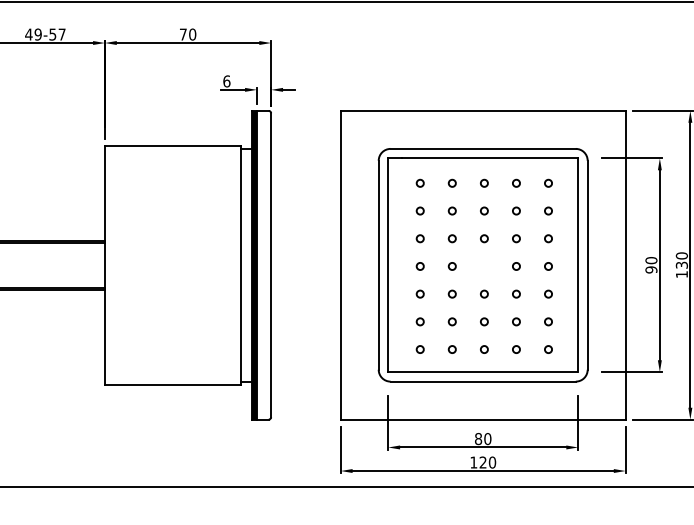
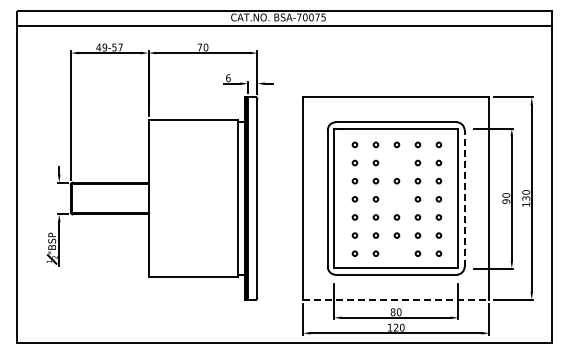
circle: (483, 210) -> (396, 162), removed
line: (587, 265) -> (464, 198), solid -> dashed
circle: (483, 349) -> (396, 253), removed
line: (483, 419) -> (396, 299), solid -> dashed

